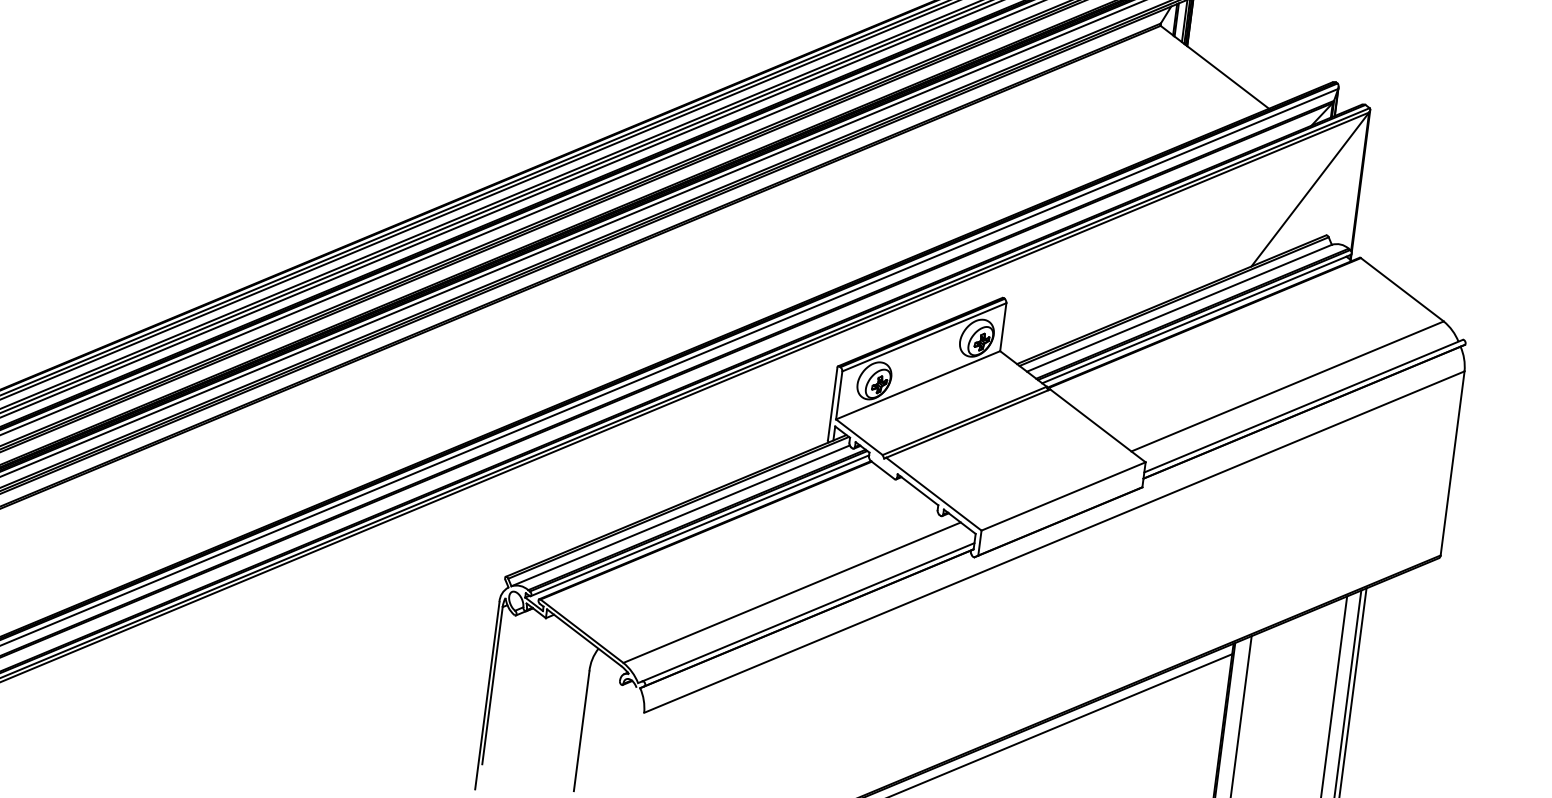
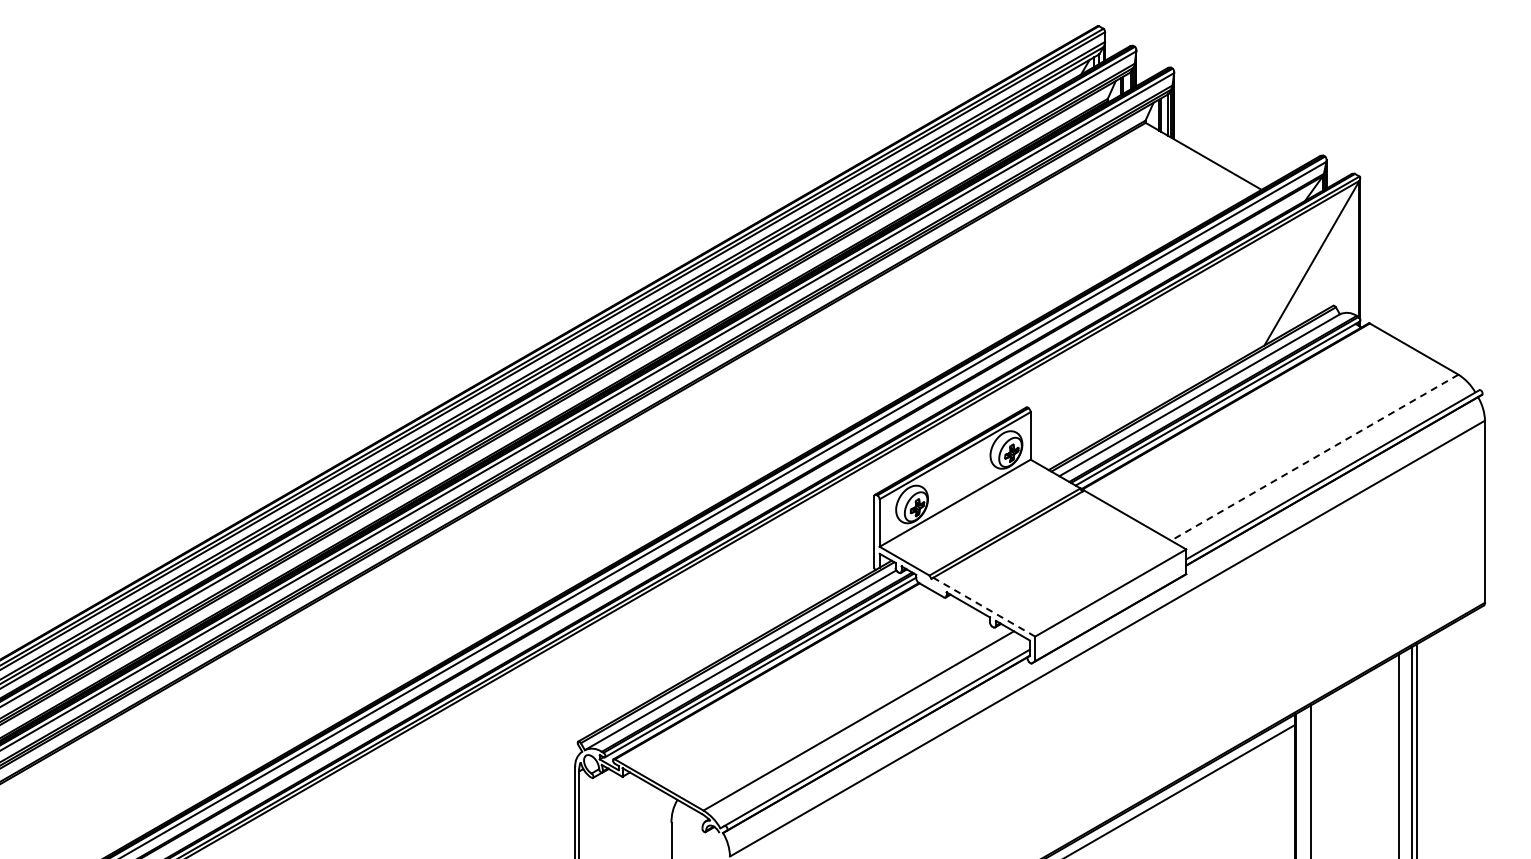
line: (1287, 386) -> (1314, 457), solid -> dashed
line: (934, 494) -> (984, 607), solid -> dashed

